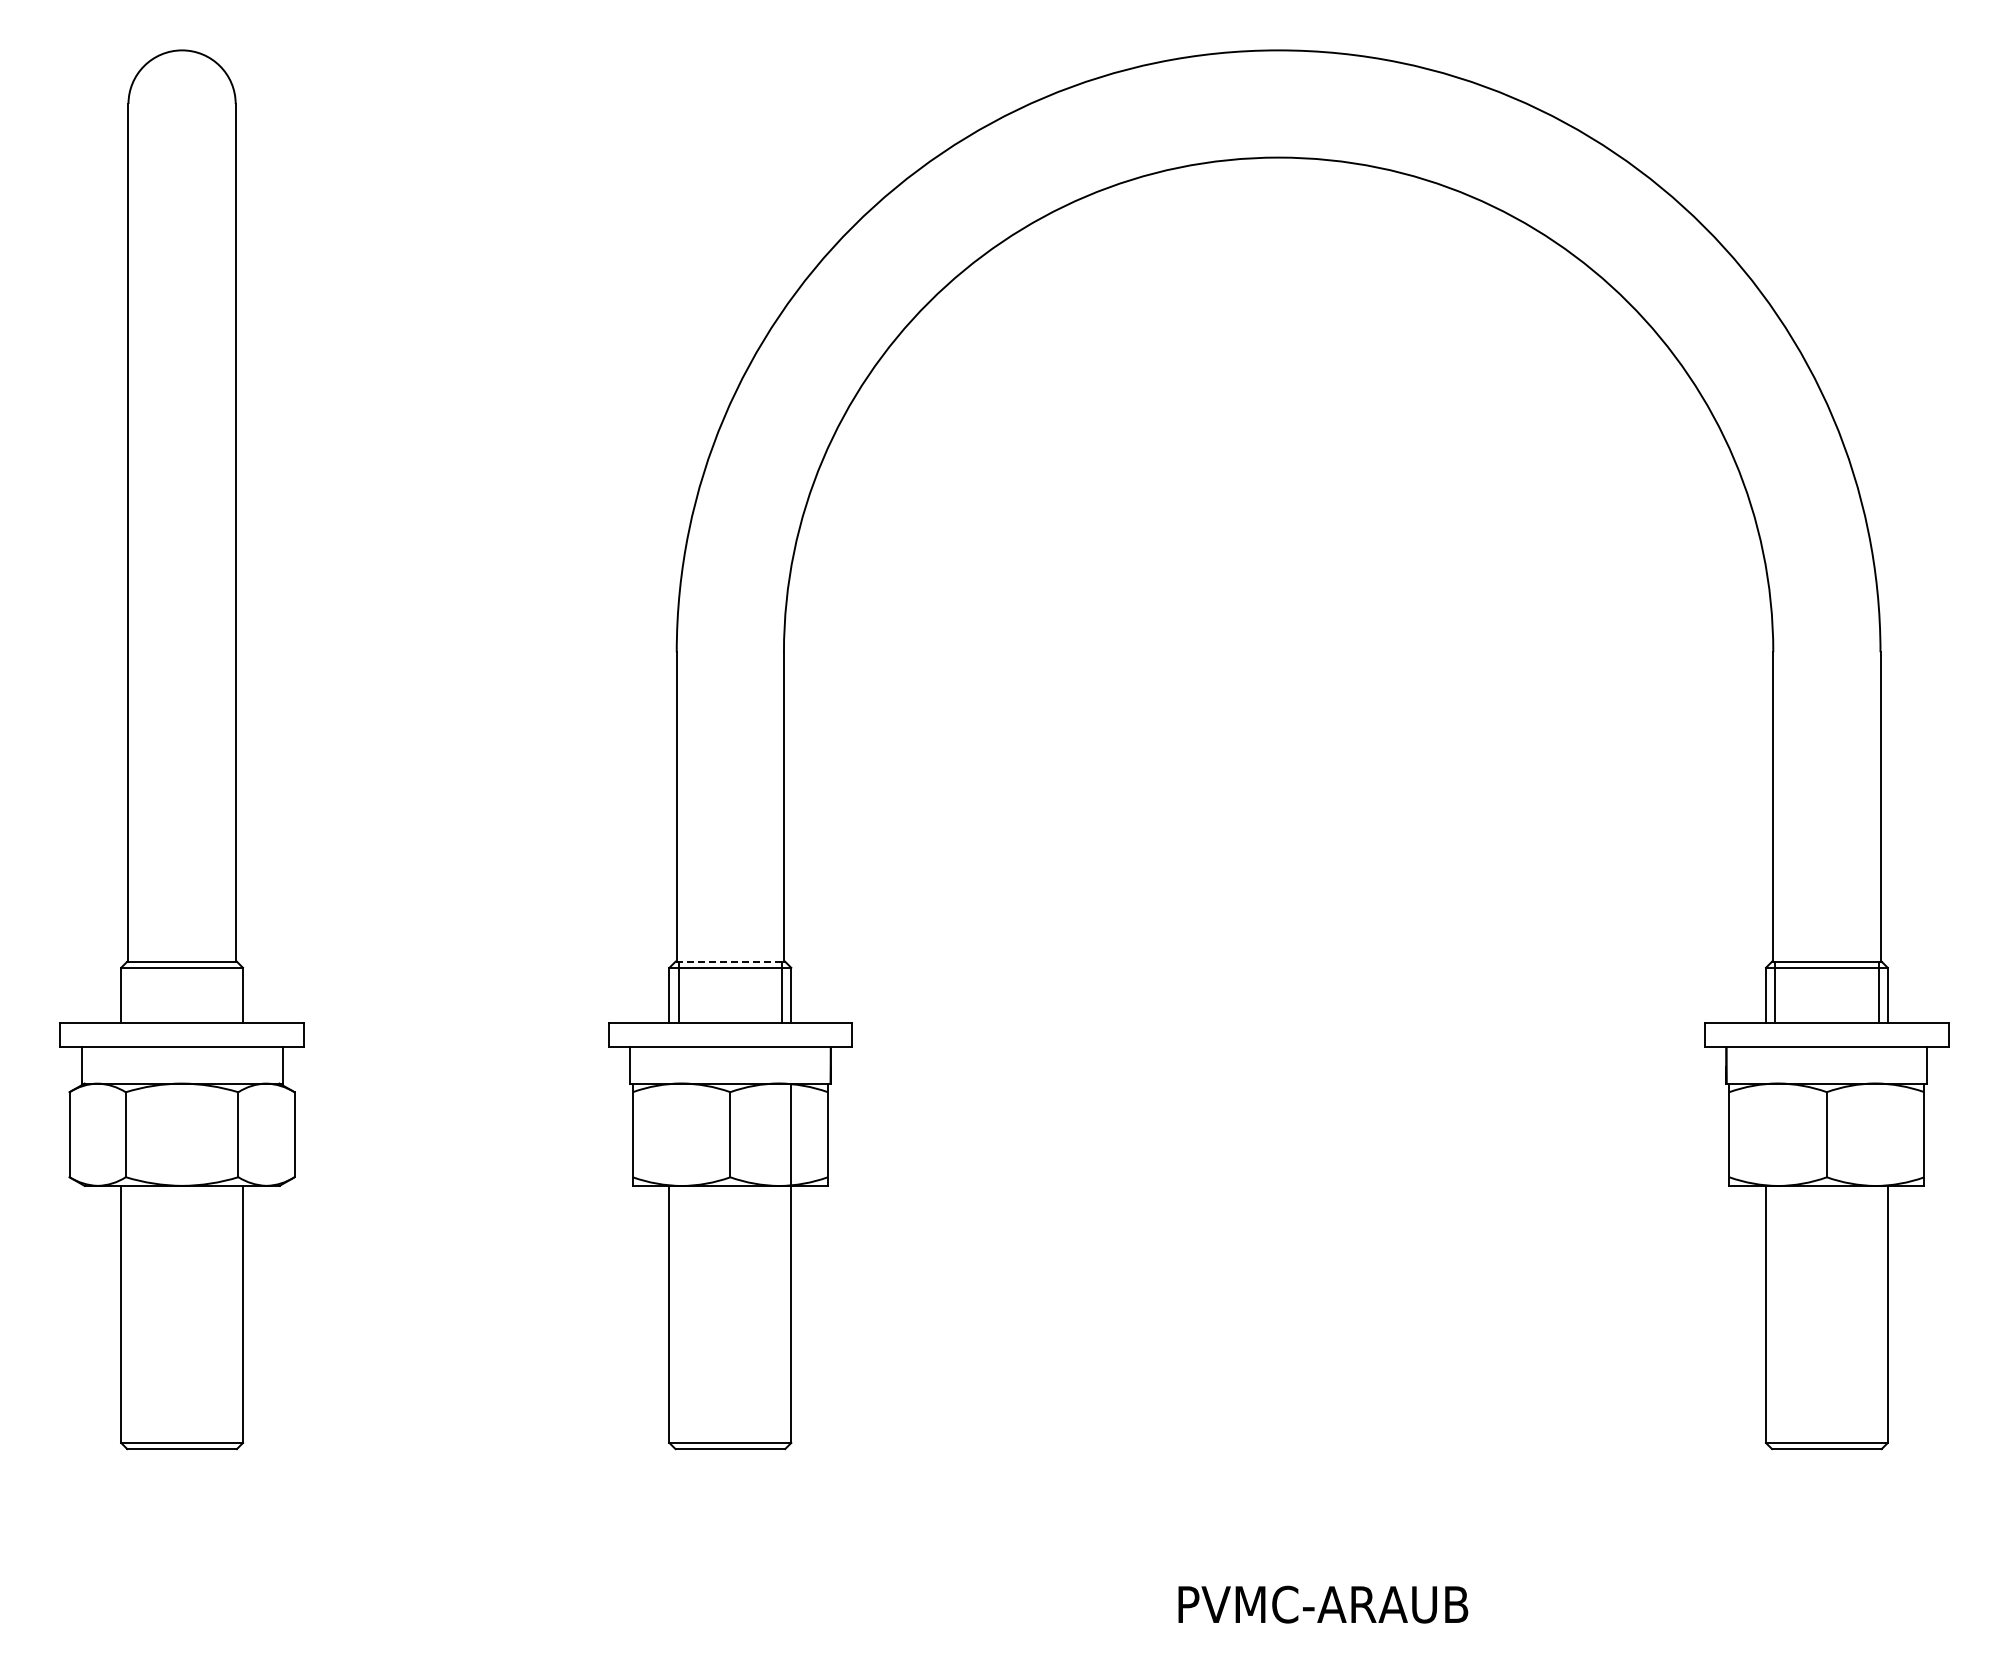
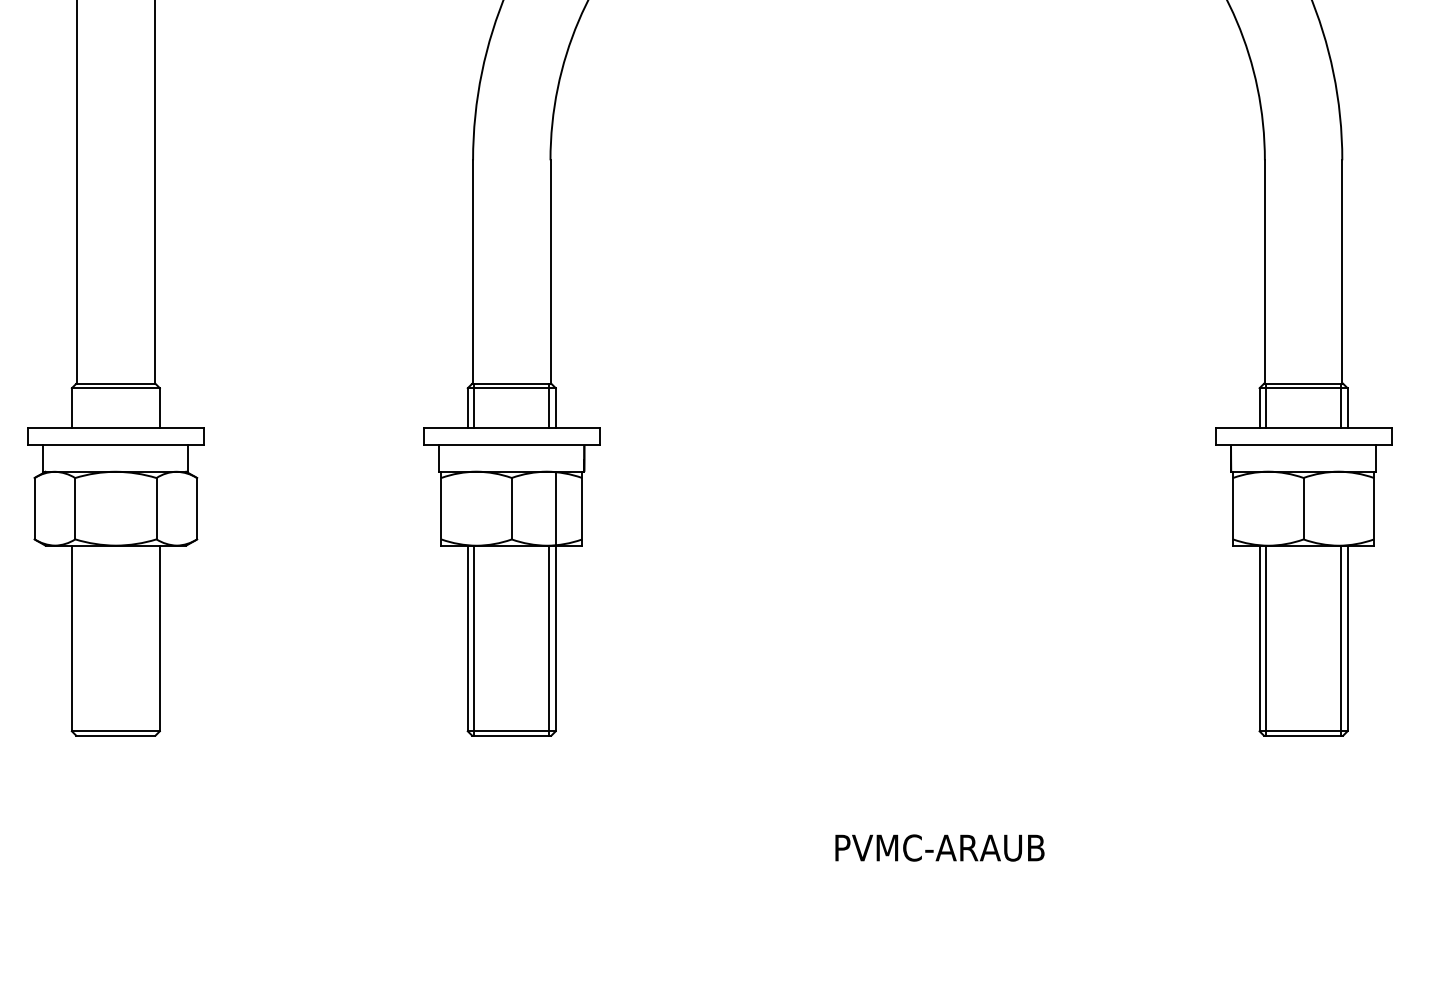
line: (730, 961) -> (511, 383), dashed -> solid
line: (678, 1317) -> (474, 640), added
line: (782, 1317) -> (549, 640), added
line: (1775, 1317) -> (1266, 640), added
line: (1878, 1317) -> (1340, 640), added

